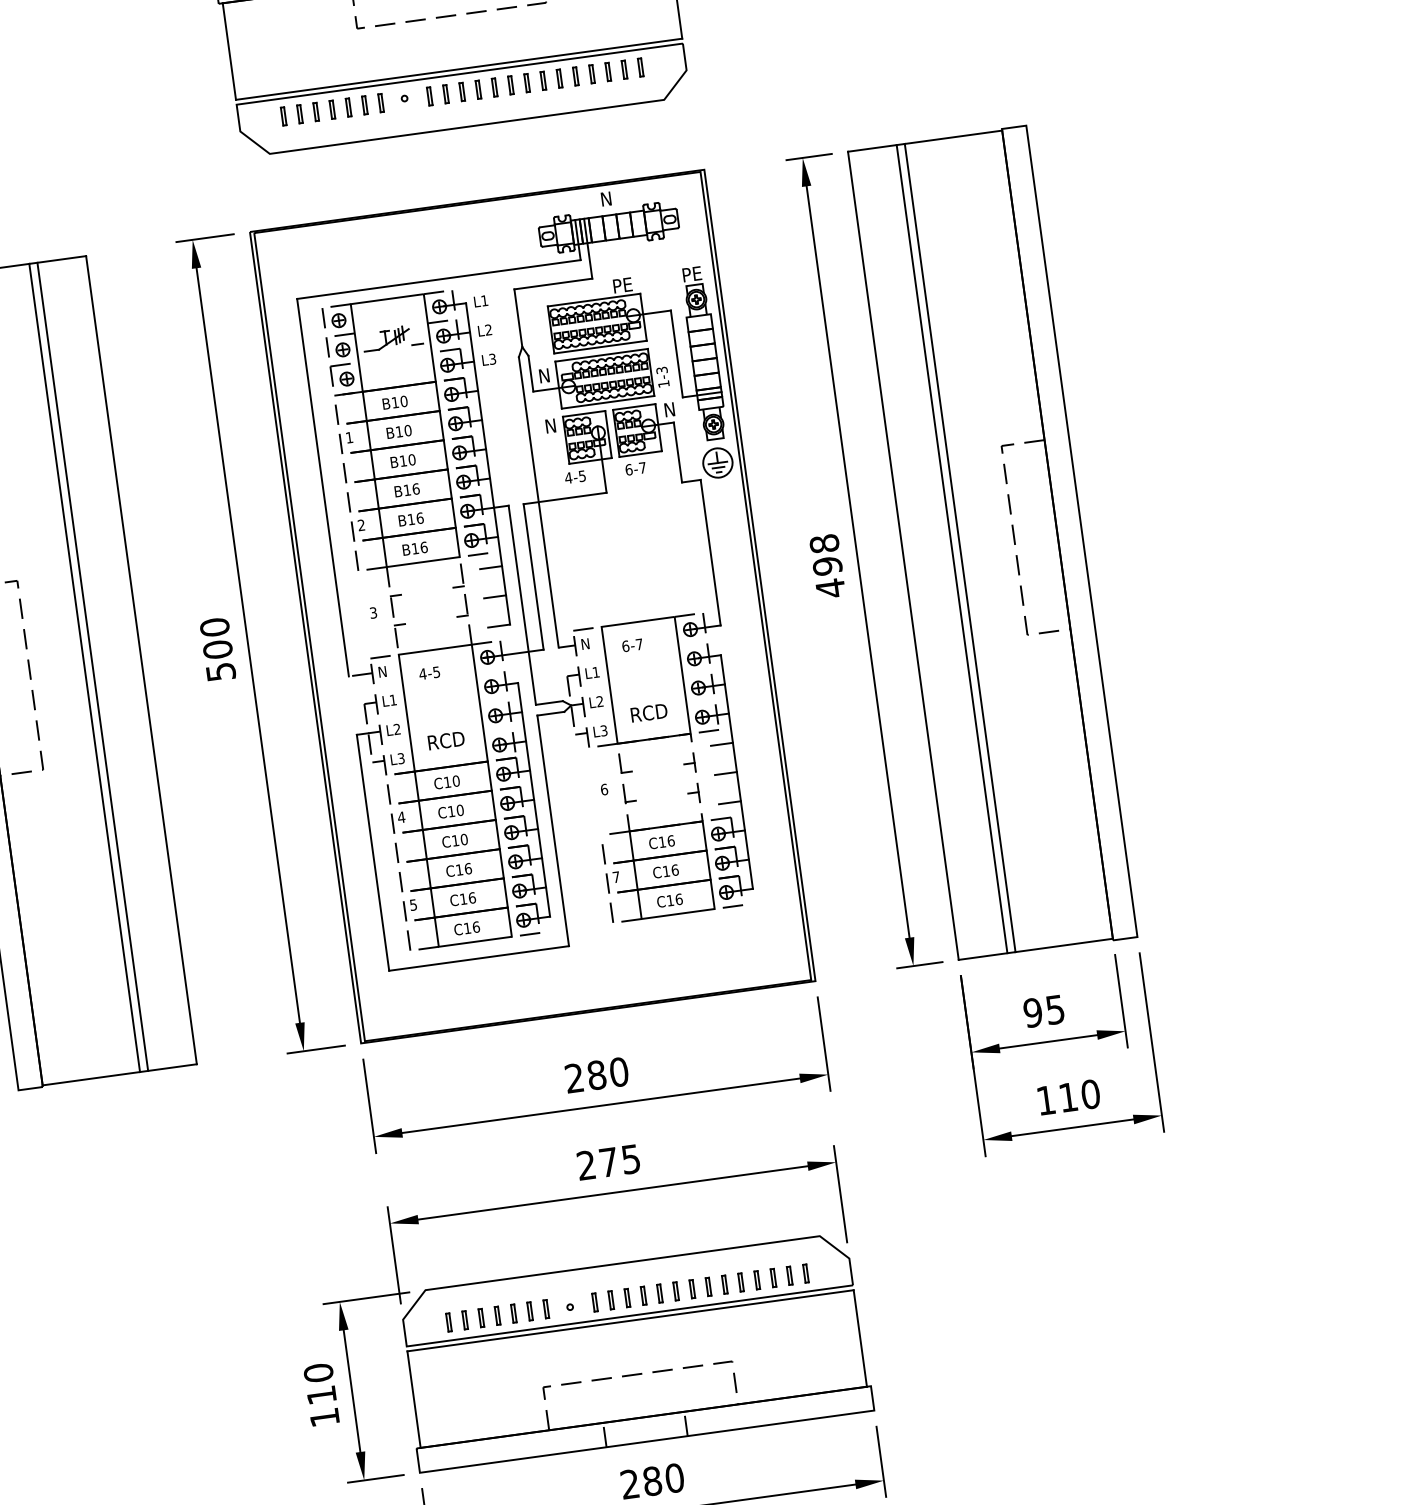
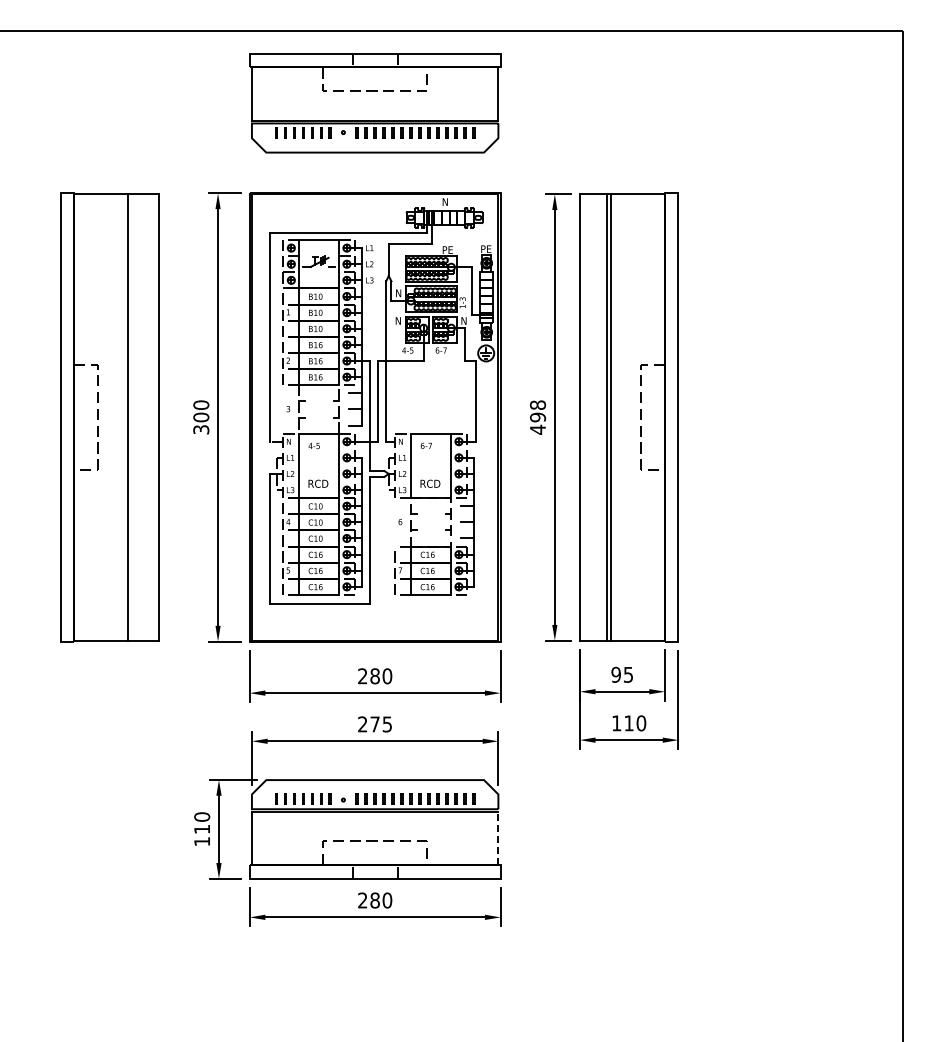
line: (93, 666) -> (132, 417), removed
text: (219, 671) -> (200, 429), 500 -> 300
line: (860, 1338) -> (498, 838), solid -> dashed

